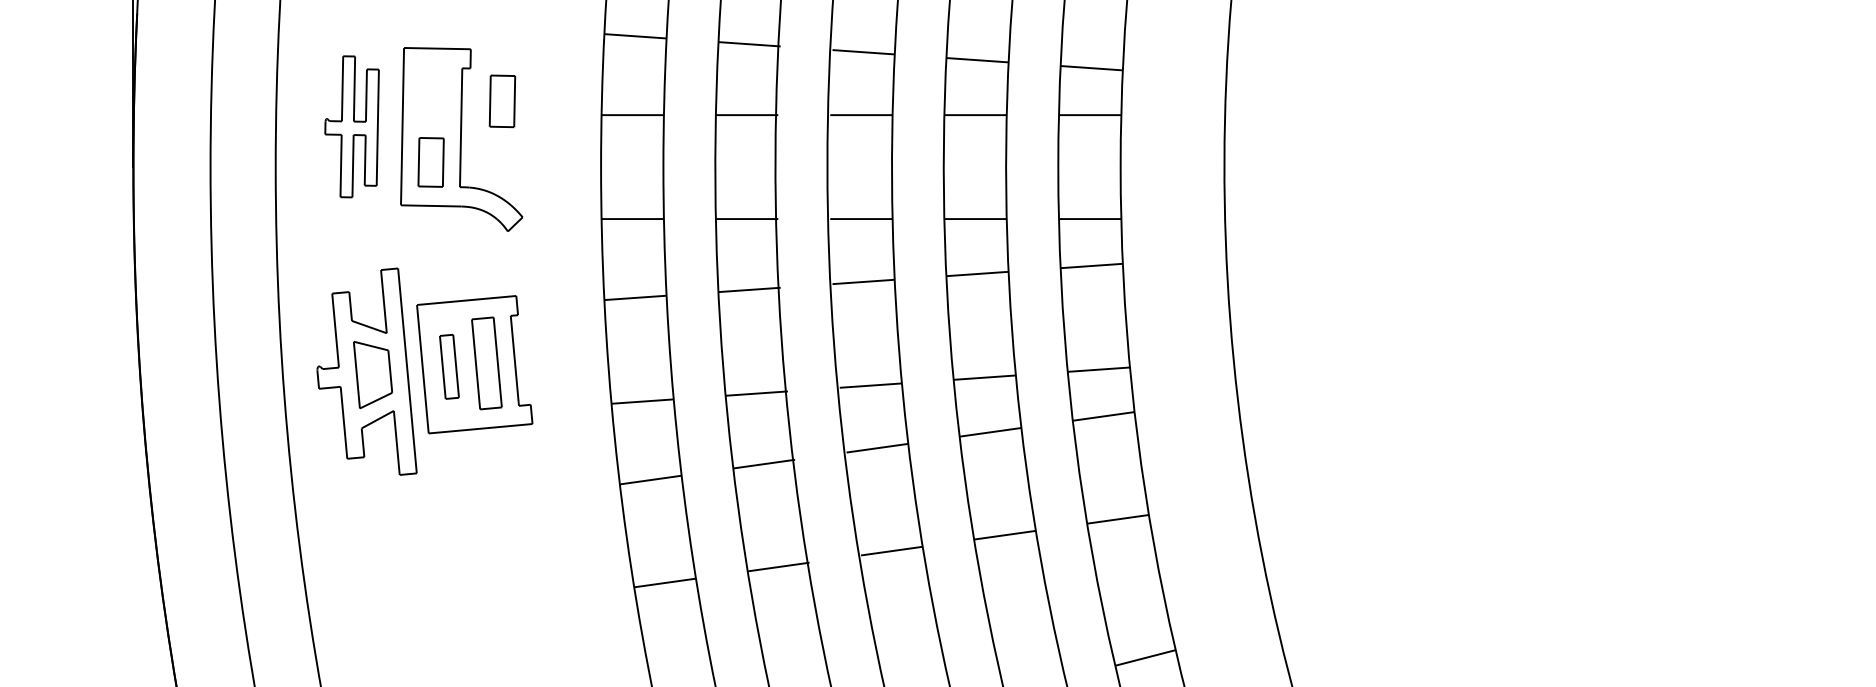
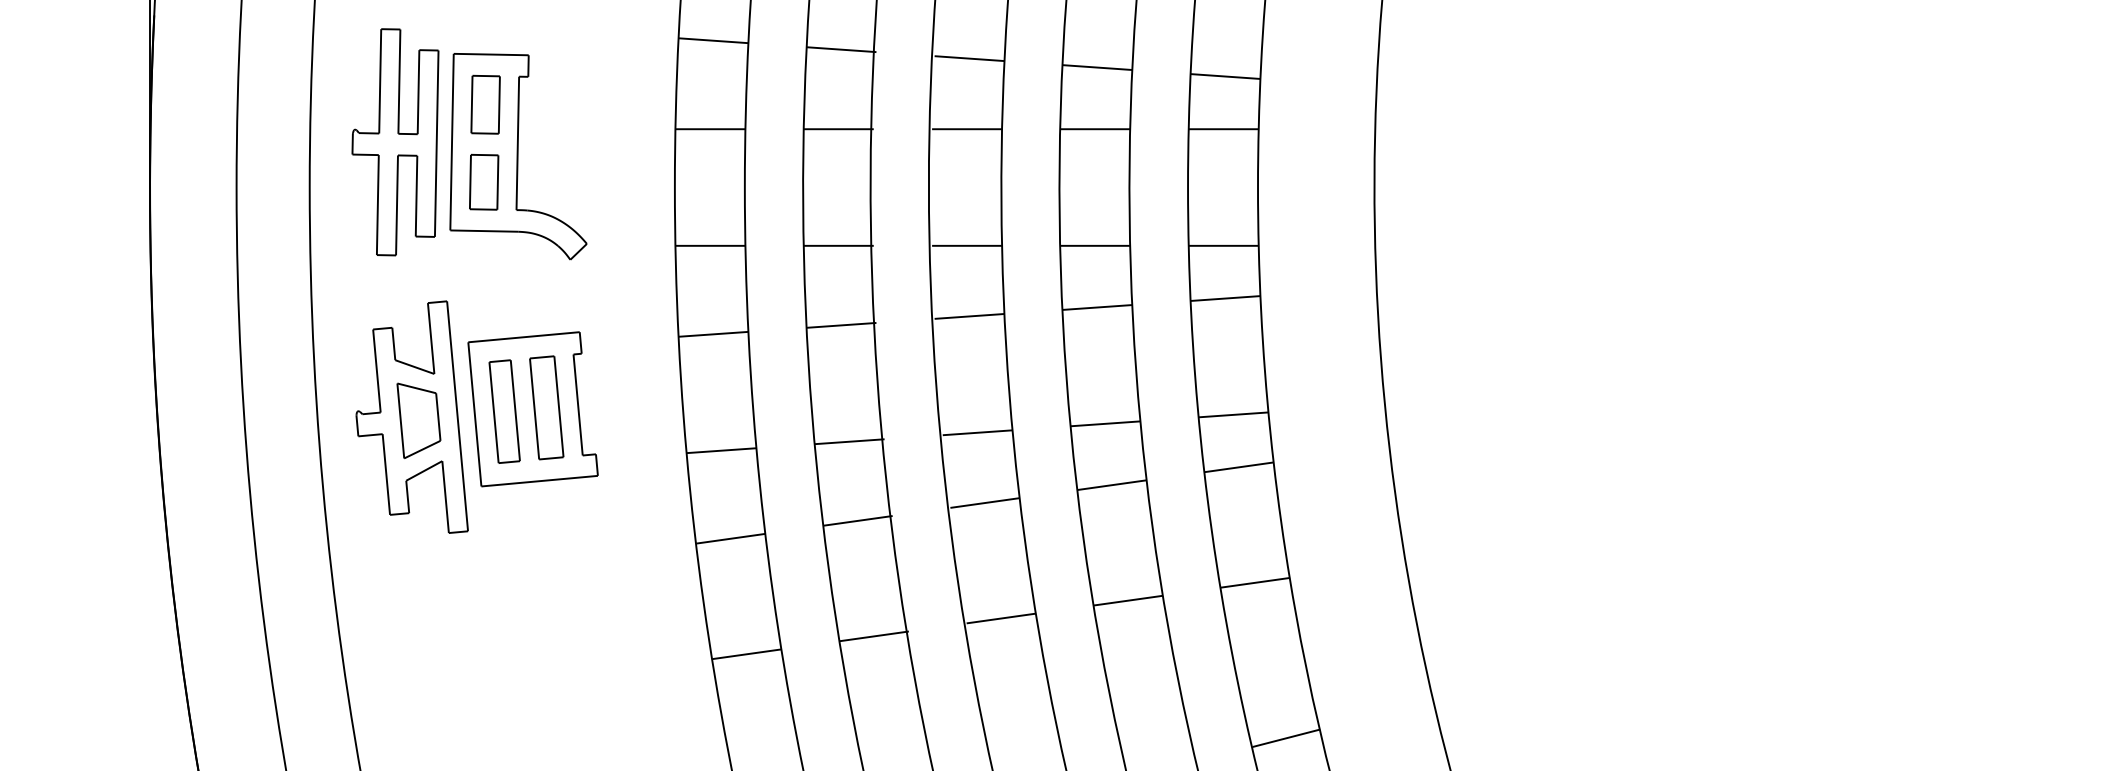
part: (502, 101) -> (485, 104), moved
part: (351, 126) -> (394, 141), size x1.43
part: (449, 366) -> (504, 411), size x1.43

